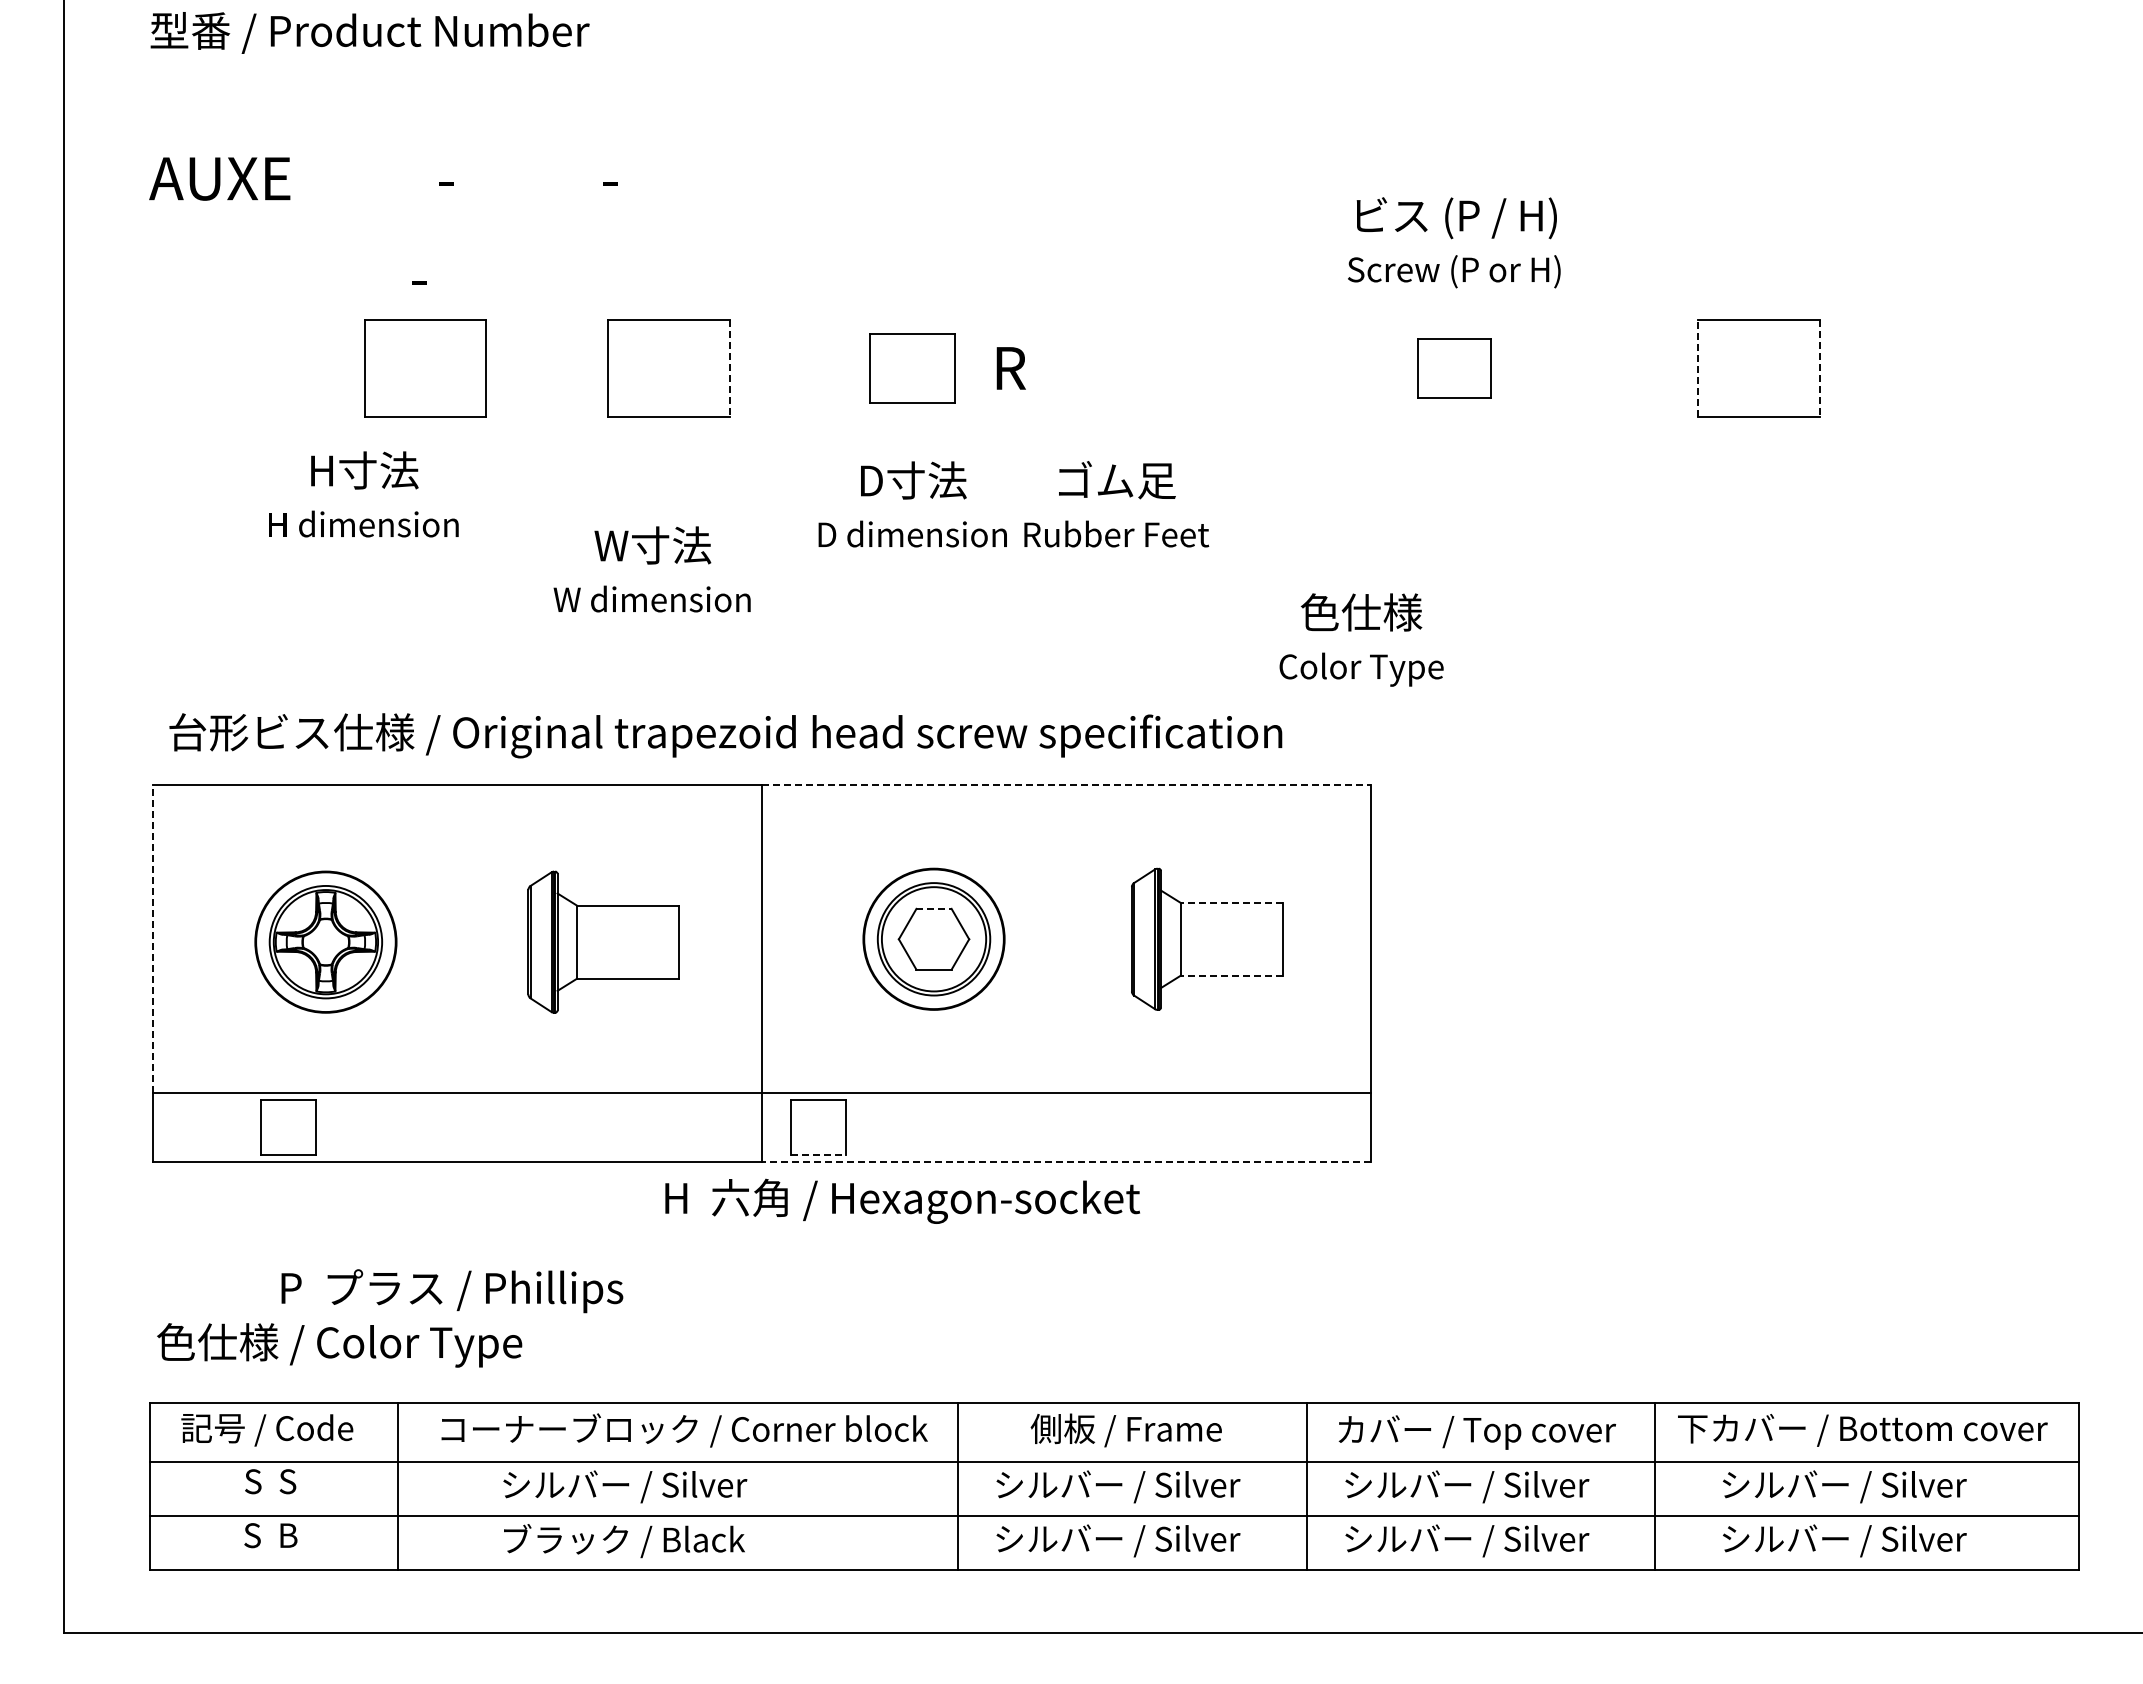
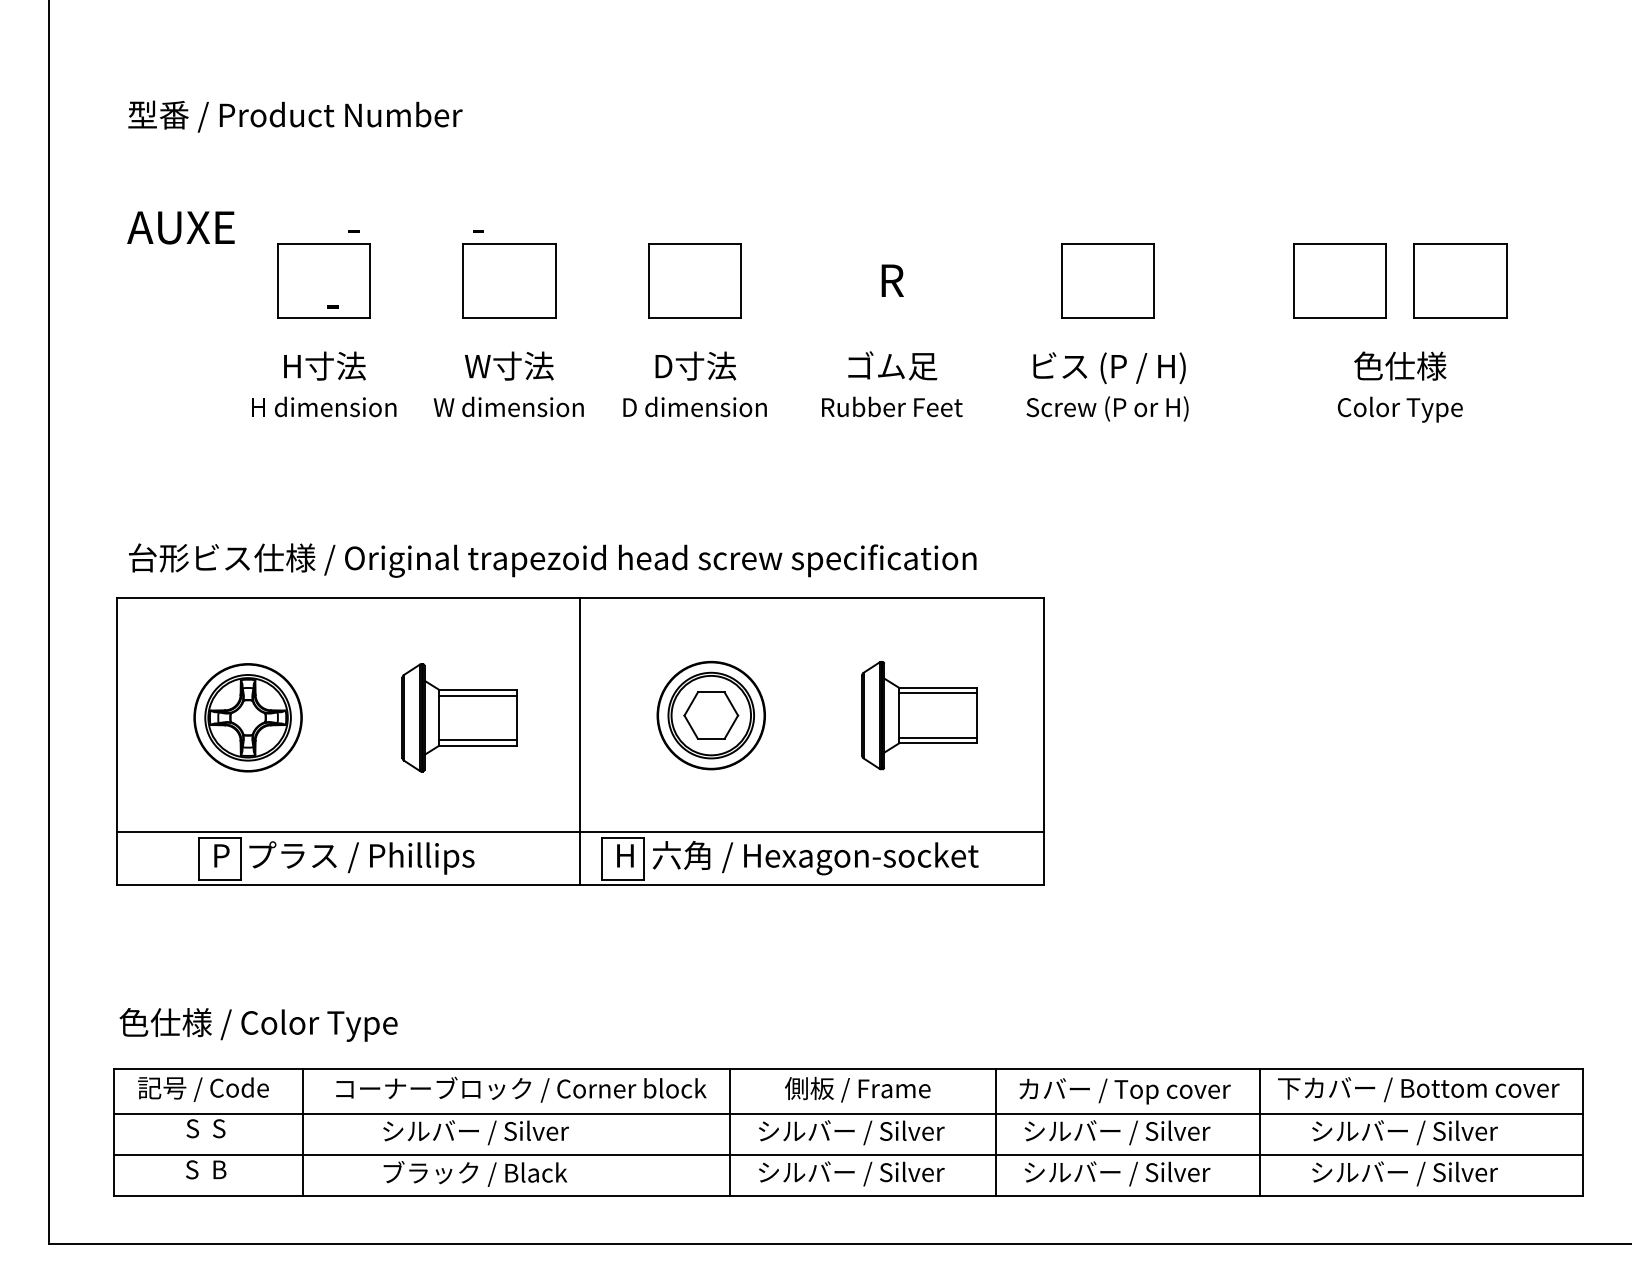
text: (383, 148) -> (305, 204), moved
text: (1454, 242) -> (1107, 386), moved
line: (729, 368) -> (555, 280), dashed -> solid
part: (912, 368) -> (694, 280), size x1.43
text: (1010, 368) -> (892, 280), moved
part: (1454, 368) -> (1107, 280), size x1.67
line: (1698, 368) -> (1293, 280), dashed -> solid
line: (1820, 368) -> (1386, 280), dashed -> solid
part: (1917, 368) -> (1460, 280), added
text: (363, 494) -> (323, 384), moved
text: (1116, 504) -> (892, 384), moved
text: (651, 569) -> (508, 384), moved
text: (1361, 639) -> (1400, 386), moved
line: (1066, 784) -> (812, 597), dashed -> solid
line: (1231, 902) -> (937, 687), dashed -> solid
line: (934, 908) -> (711, 692), dashed -> solid
line: (1231, 910) -> (937, 693), added
line: (628, 912) -> (478, 695), added
line: (153, 938) -> (116, 715), dashed -> solid
line: (1231, 968) -> (937, 737), added
line: (628, 971) -> (478, 740), added
line: (1231, 975) -> (937, 743), dashed -> solid
line: (818, 1154) -> (623, 879), dashed -> solid
line: (1065, 1162) -> (811, 885), dashed -> solid
text: (902, 1200) -> (797, 857), moved
text: (452, 1291) -> (344, 858), moved

